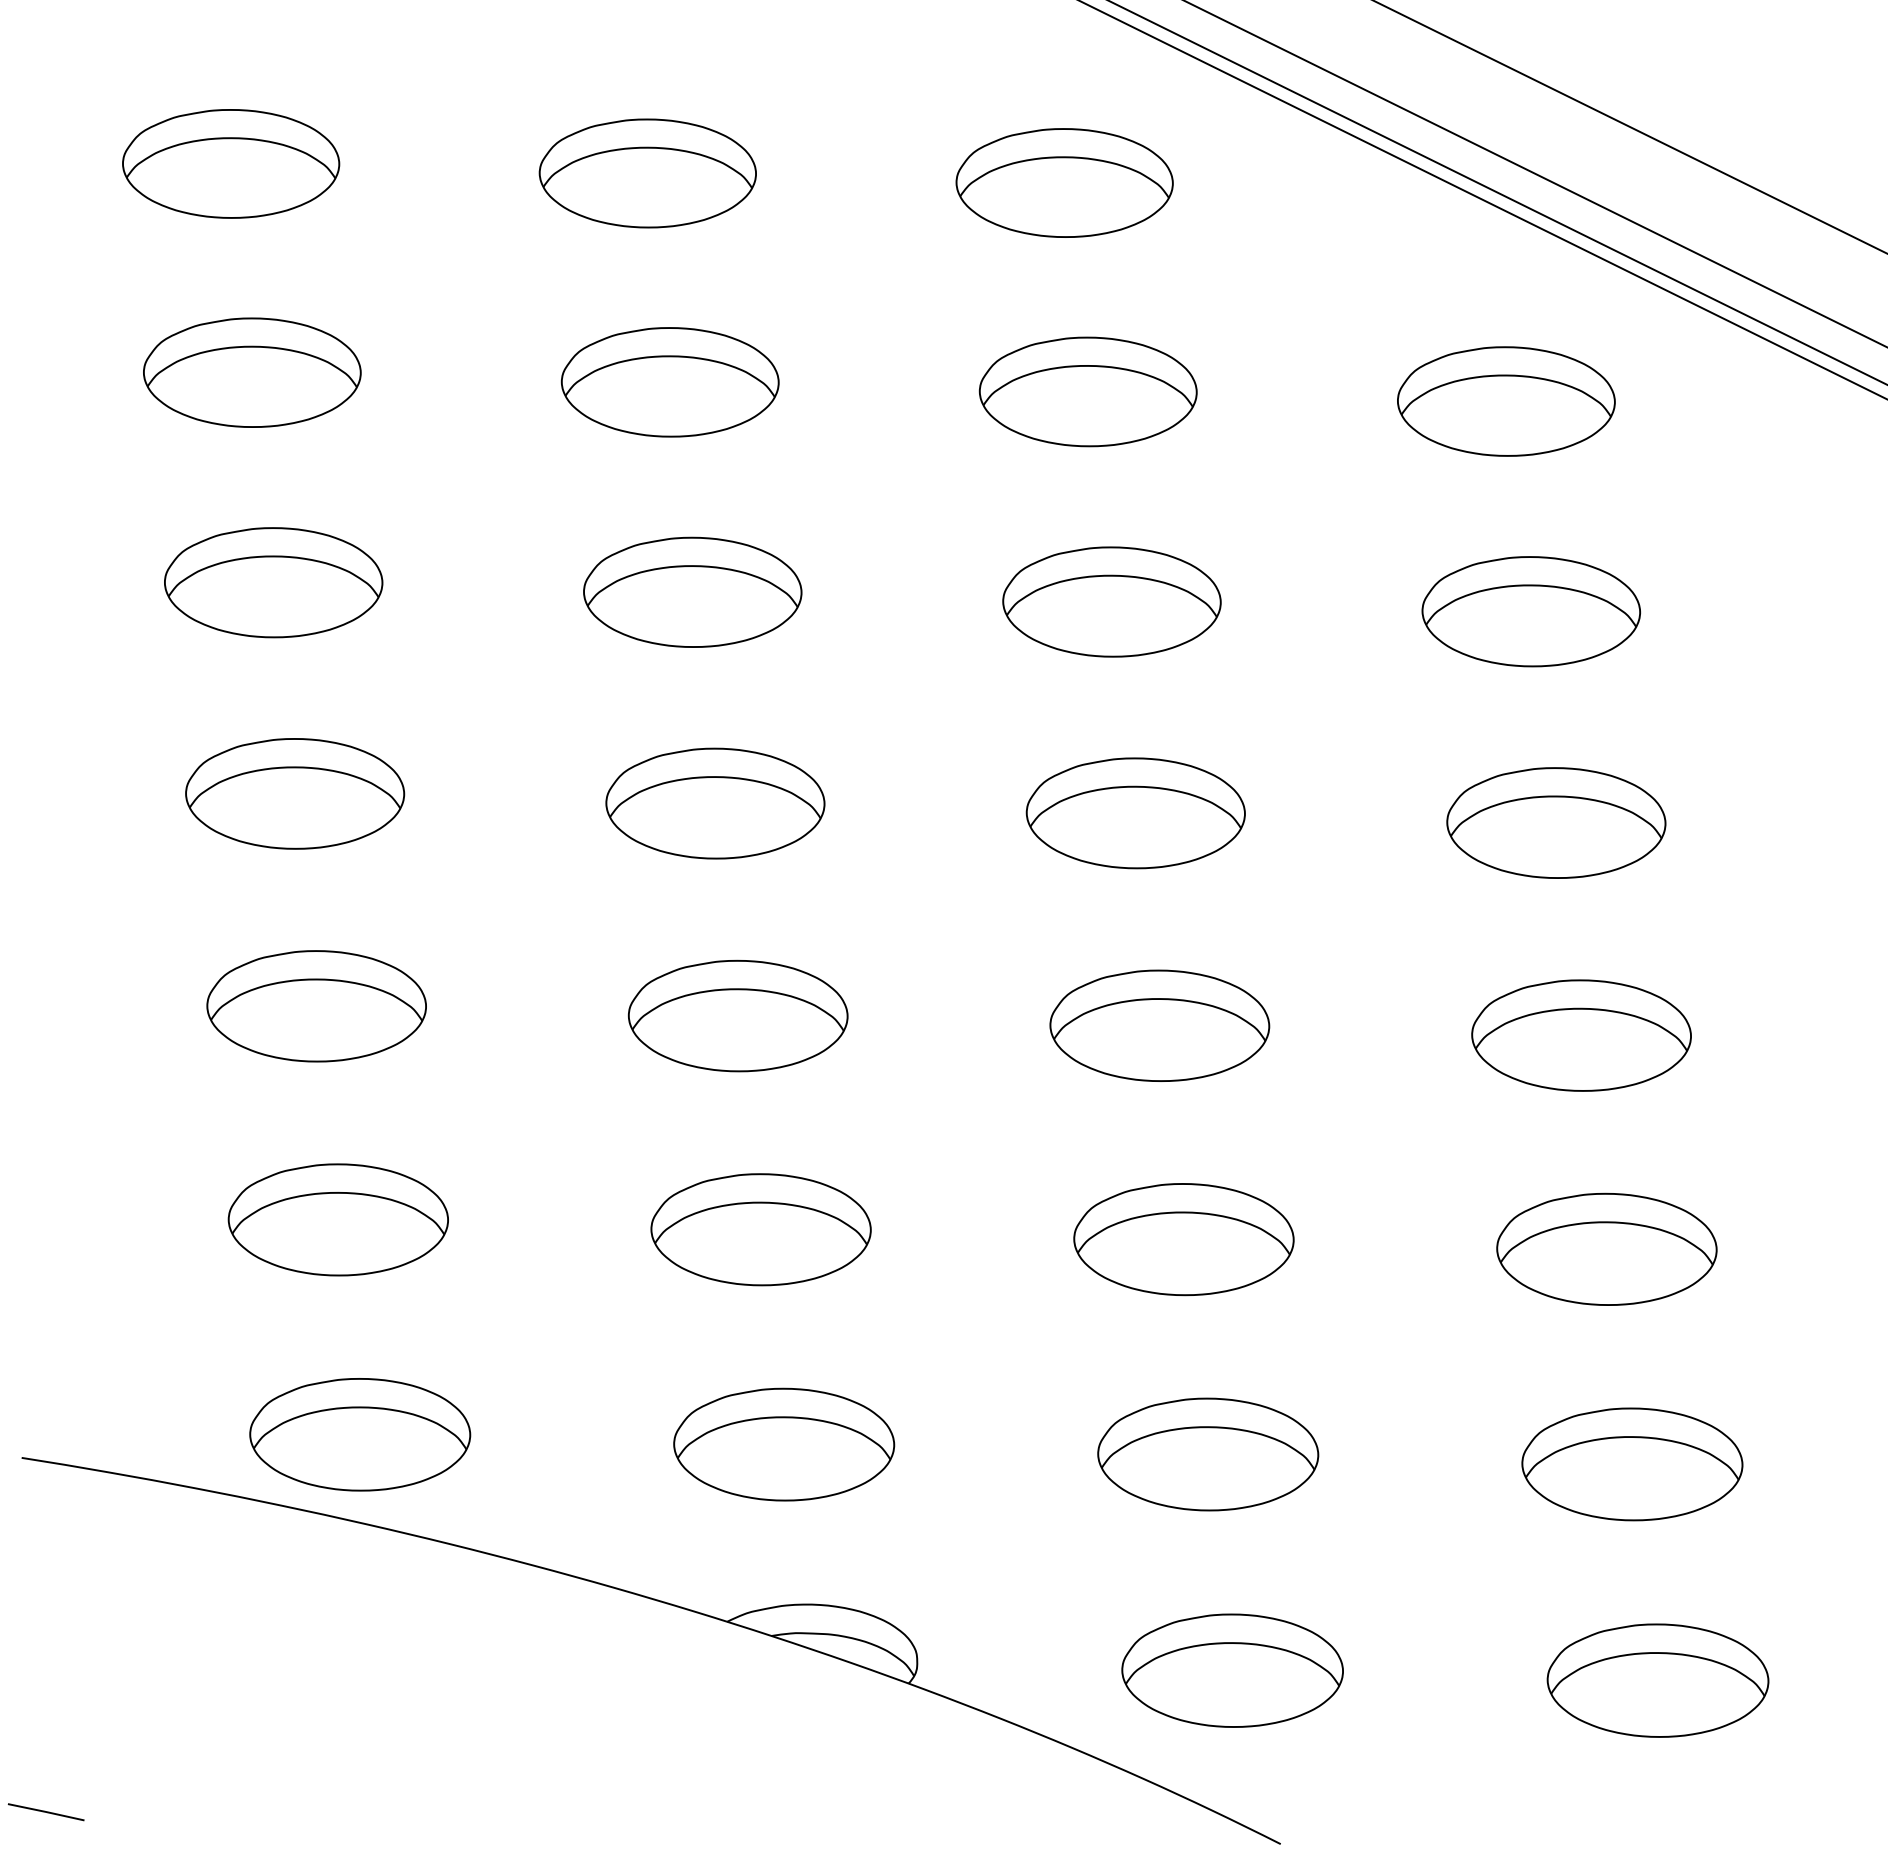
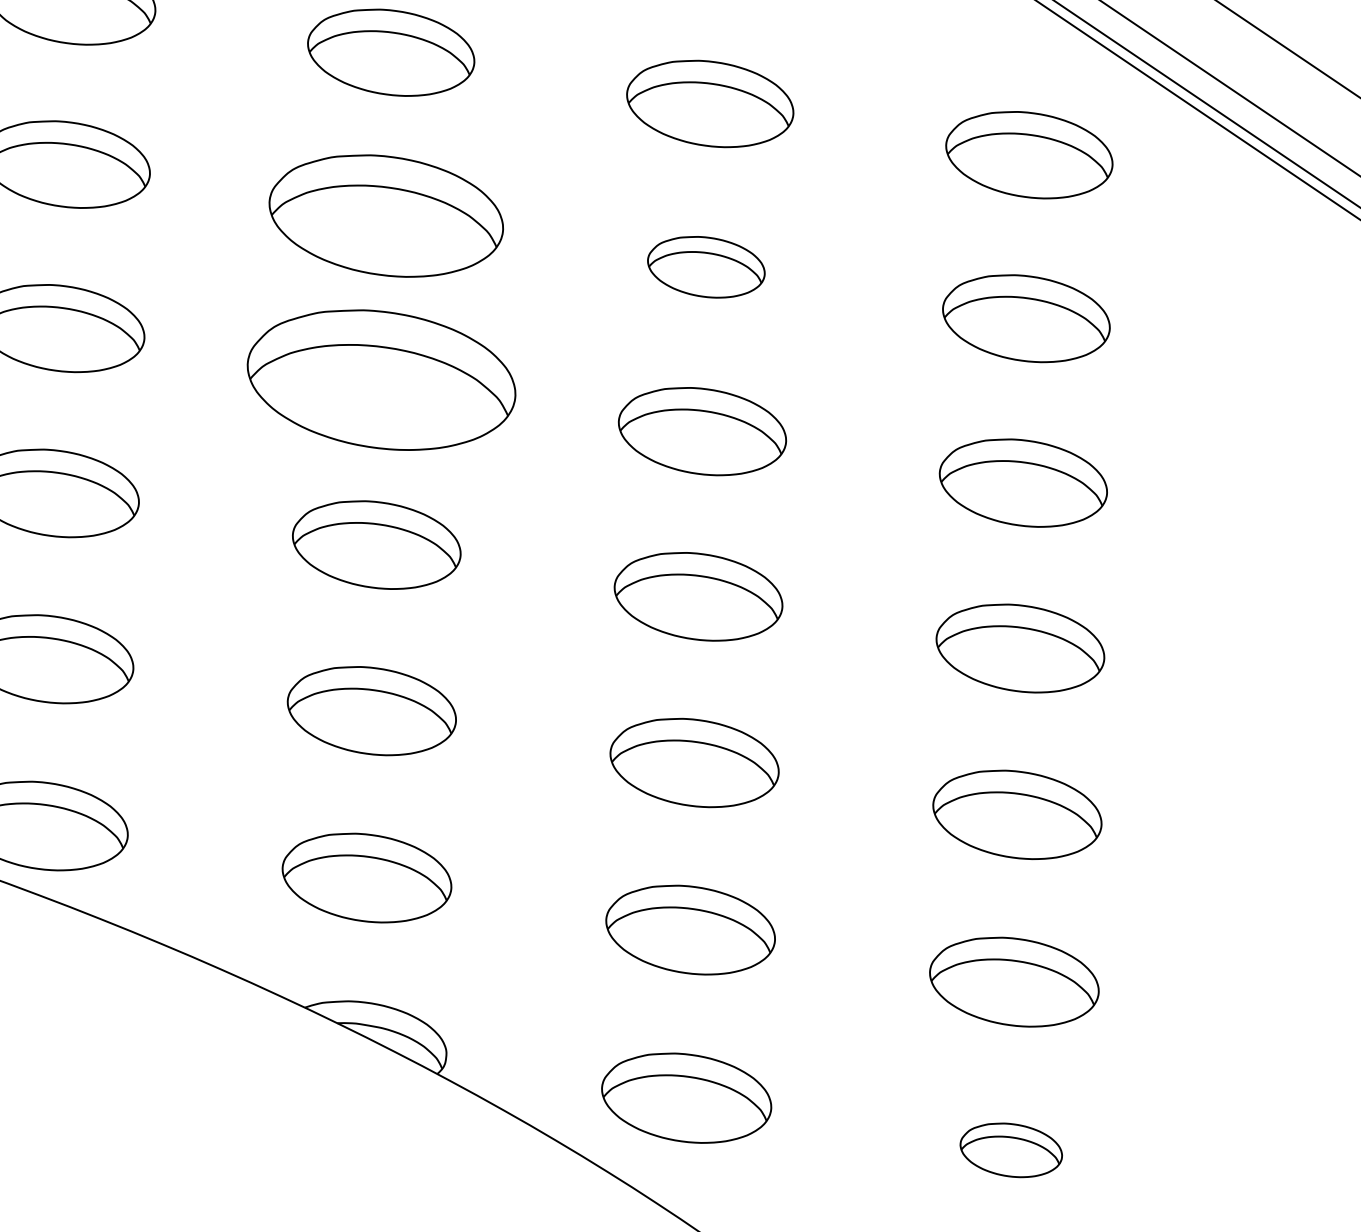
part: (692, 591) -> (386, 215), size x1.4
part: (1111, 601) -> (706, 266), size x0.7
part: (715, 803) -> (381, 379), size x1.6
part: (1657, 1680) -> (1010, 1150), size x0.6

